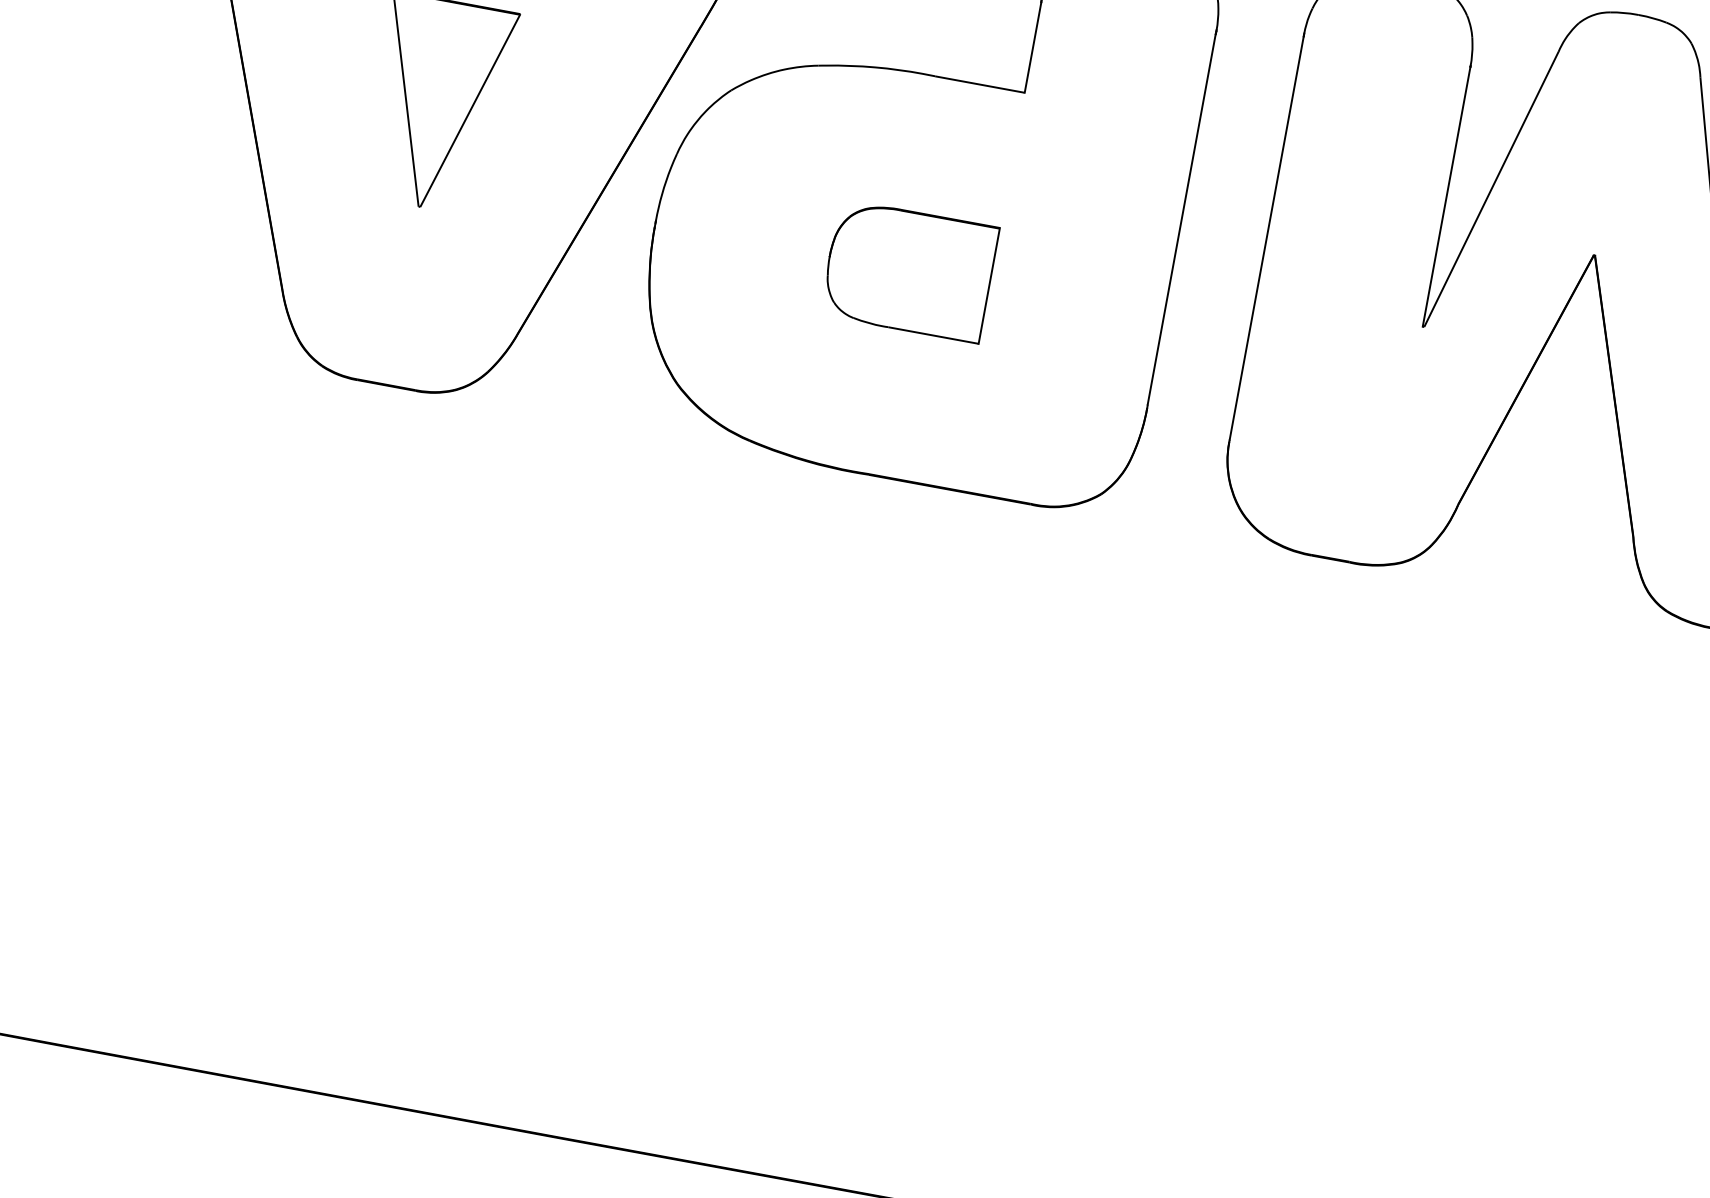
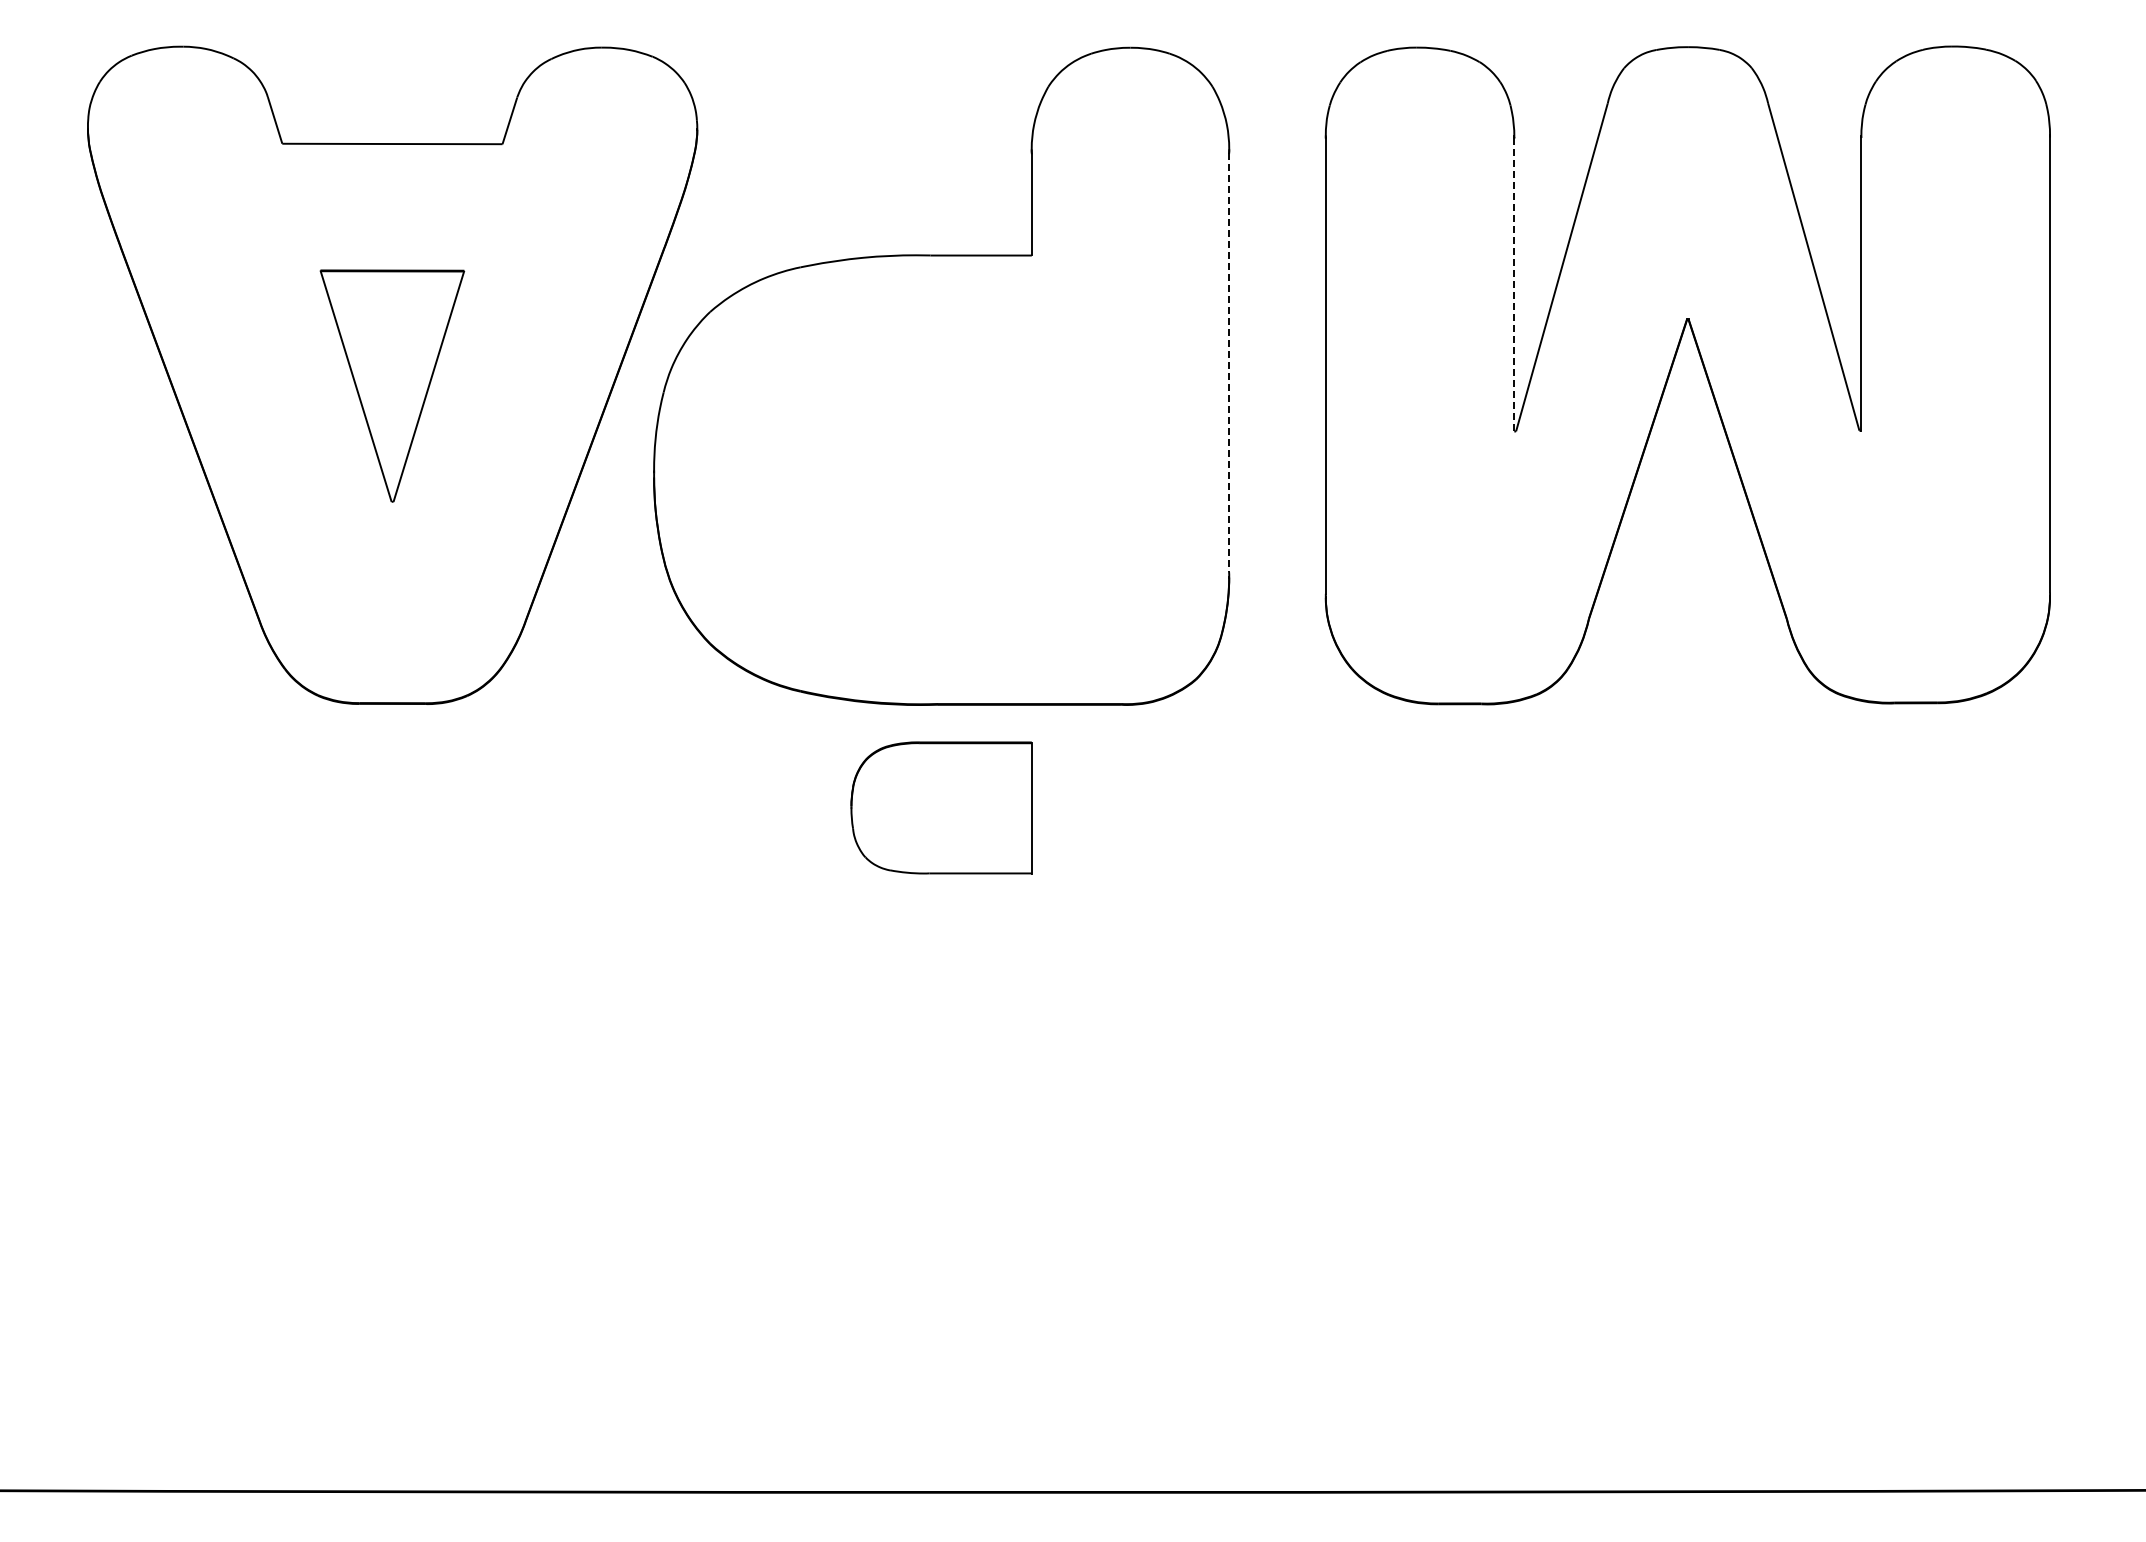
line: (1446, 196) -> (1514, 284), solid -> dashed
line: (1181, 220) -> (1229, 363), solid -> dashed
part: (909, 270) -> (941, 807), moved

